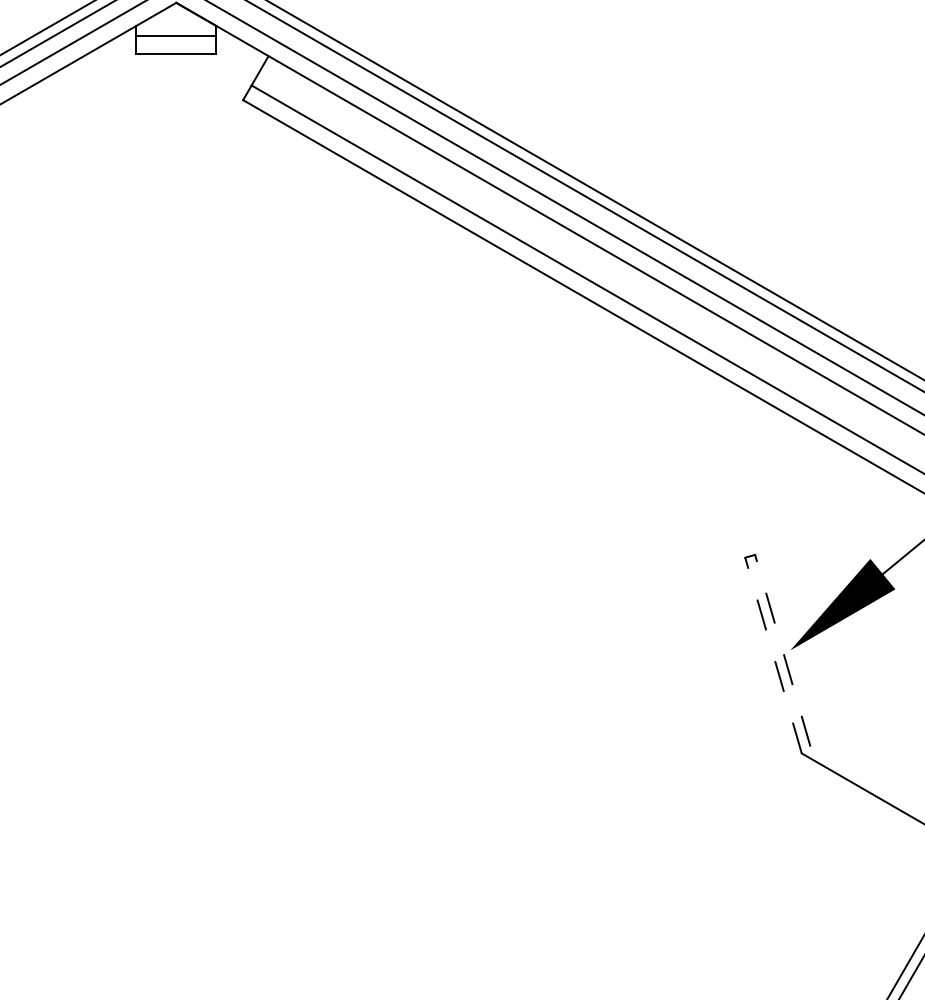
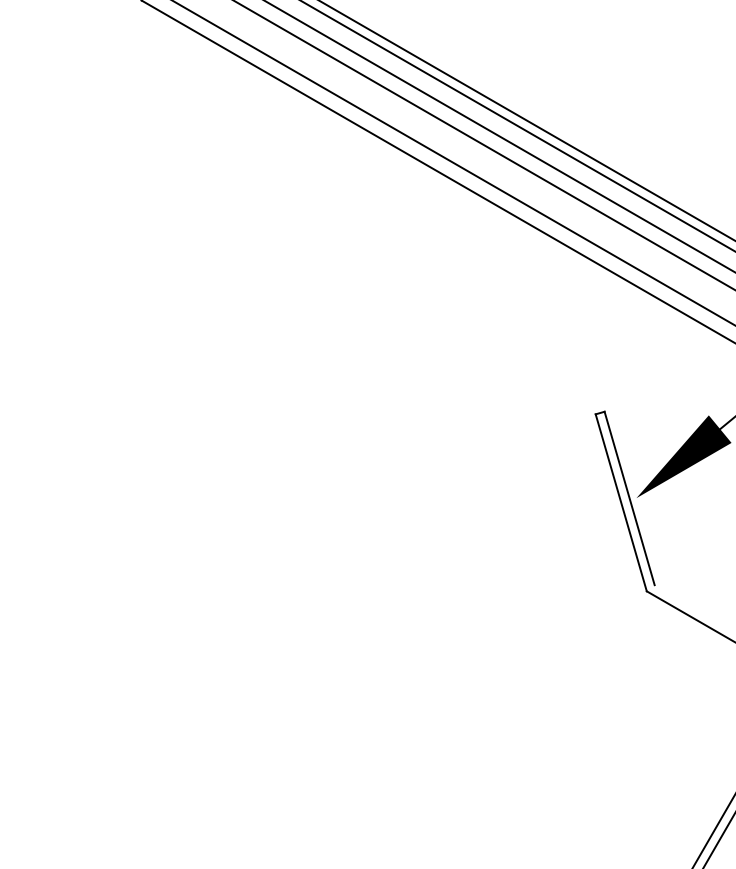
line: (782, 650) -> (629, 498), dashed -> solid
line: (773, 655) -> (621, 502), dashed -> solid

